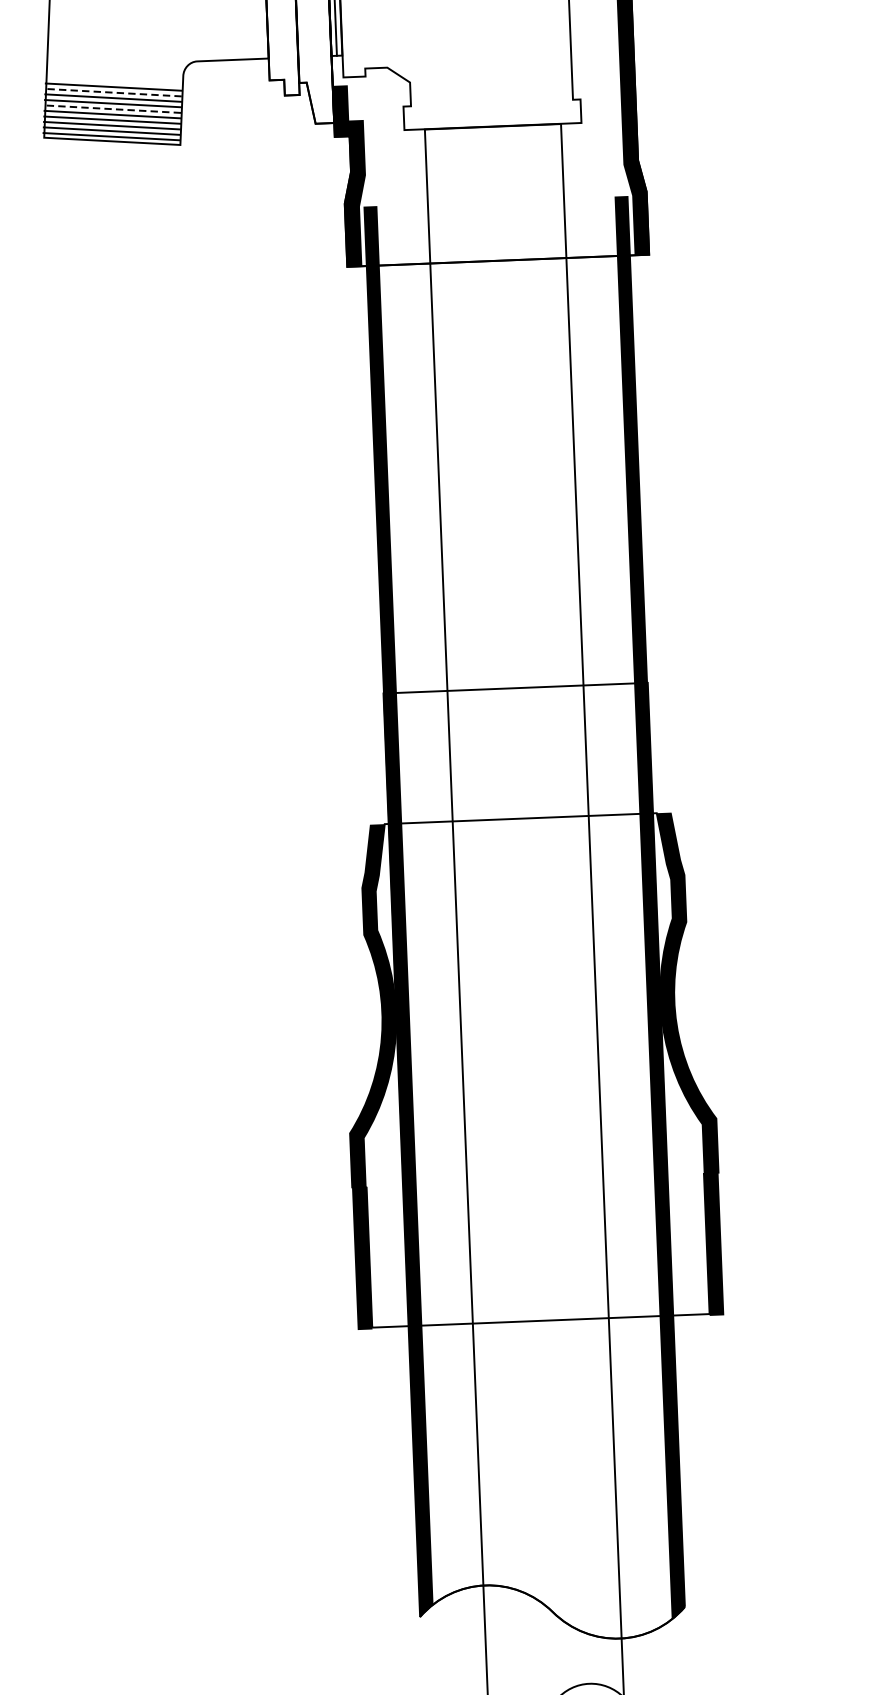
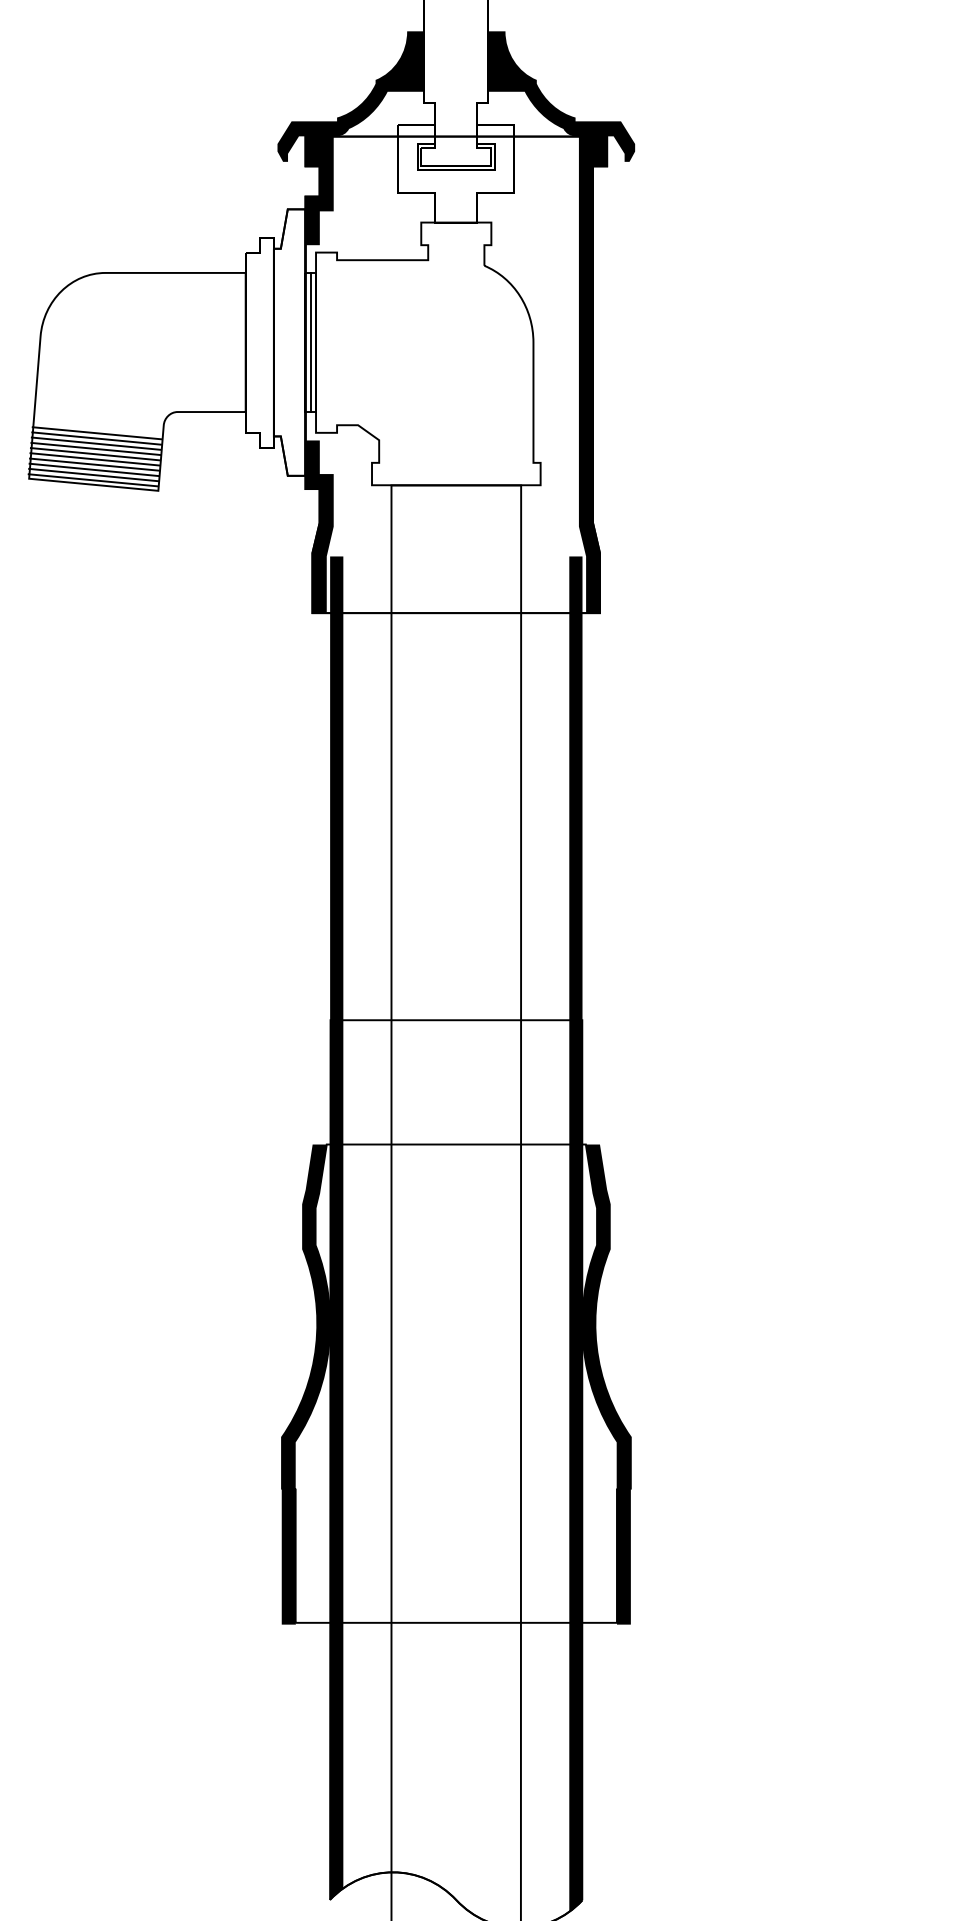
line: (113, 92) -> (96, 438), dashed -> solid
line: (112, 109) -> (95, 454), dashed -> solid

